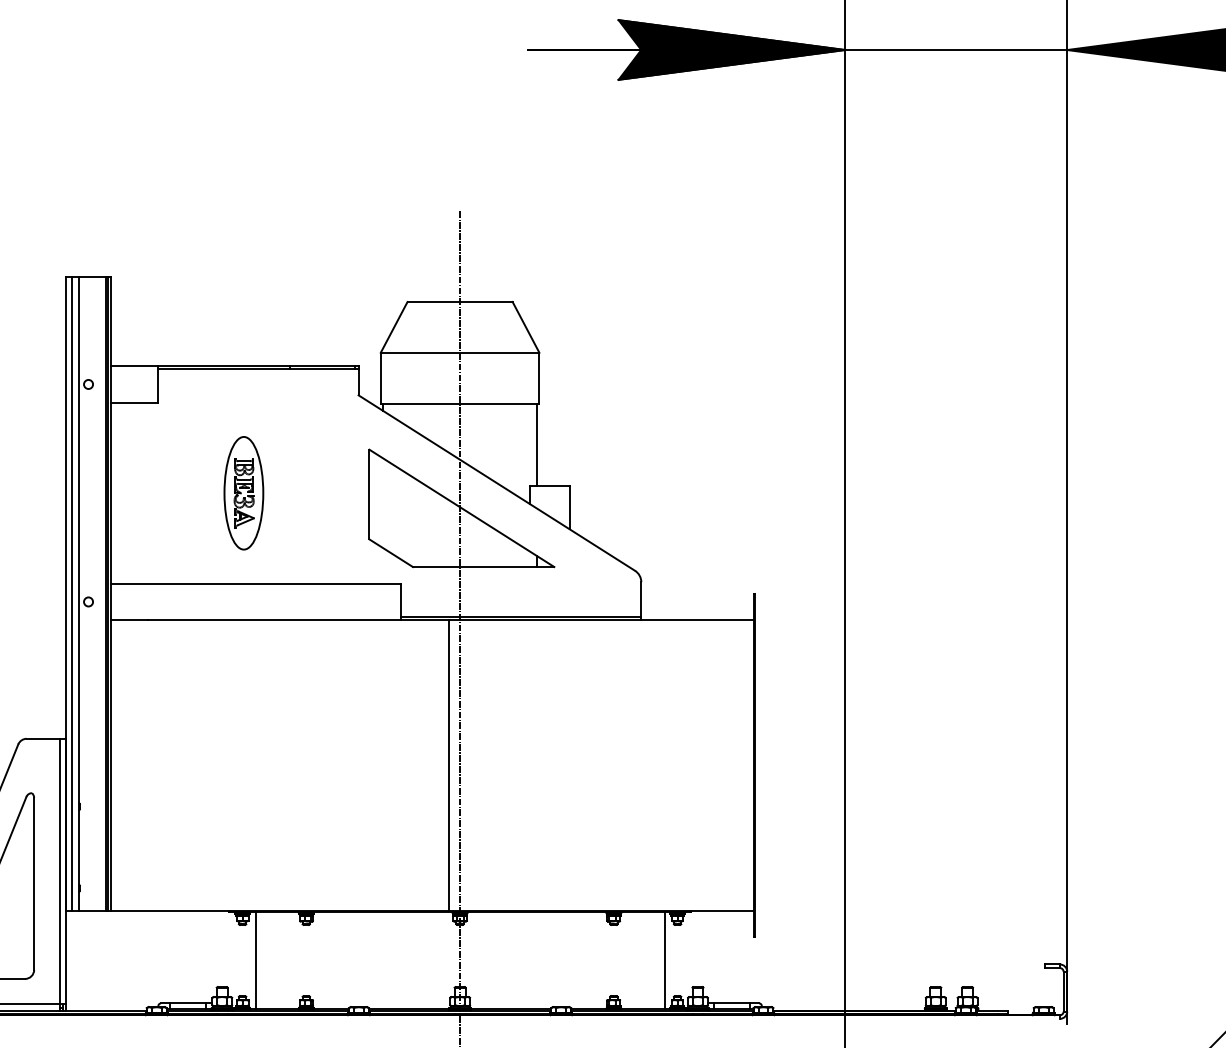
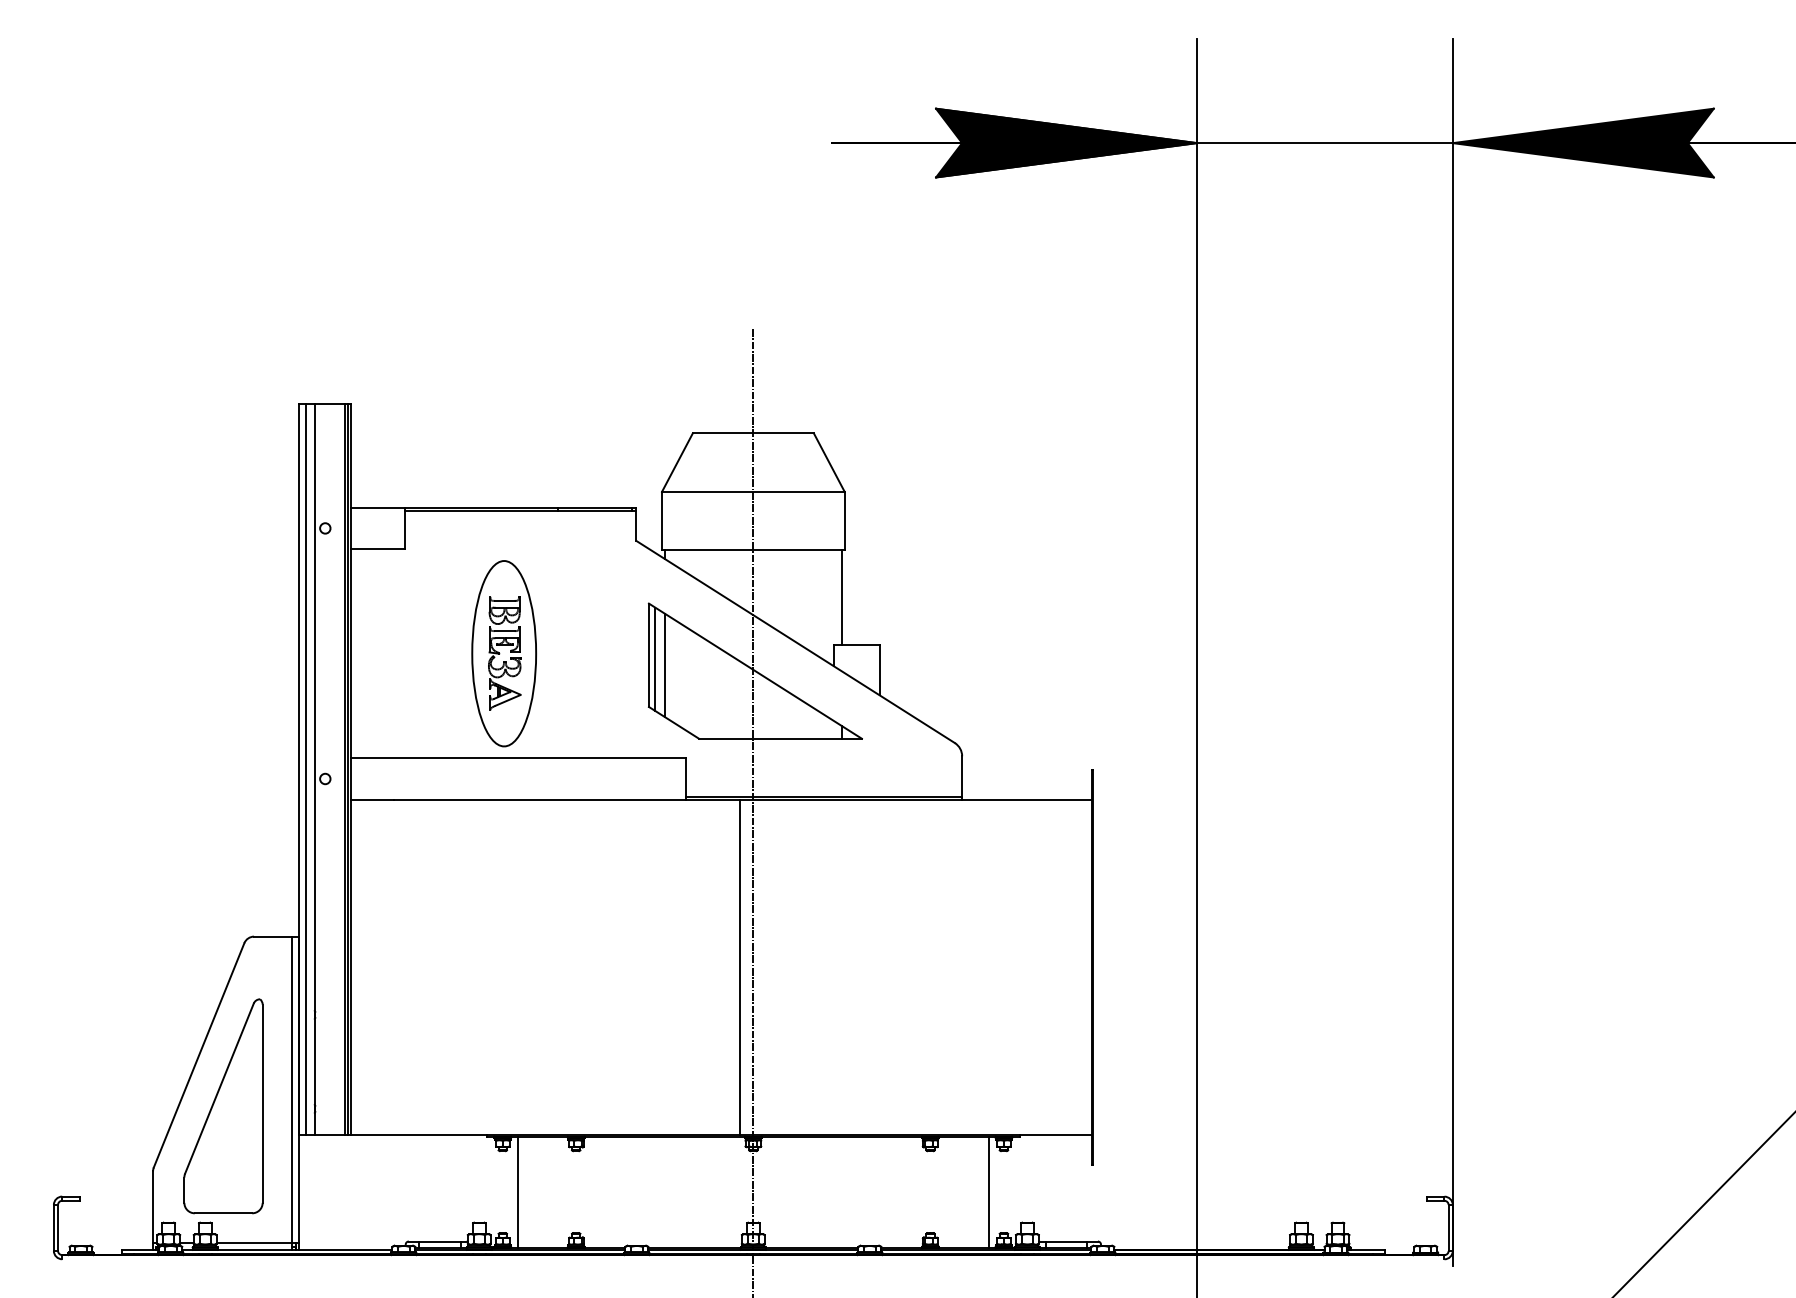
part: (244, 493) -> (504, 653), size x1.43
line: (375, 497) -> (655, 658), added
line: (382, 502) -> (664, 664), added

